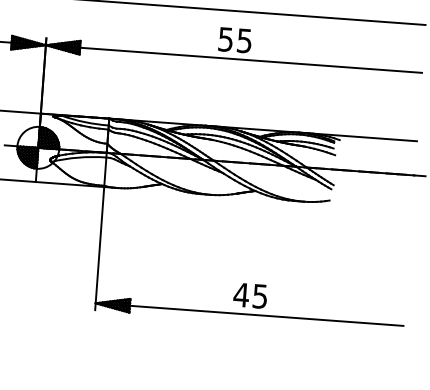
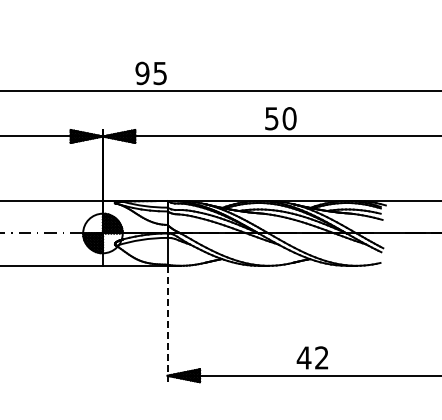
text: (244, 40) -> (289, 118), 55 -> 50
line: (99, 249) -> (167, 324), solid -> dashed
text: (259, 295) -> (321, 357), 45 -> 42

